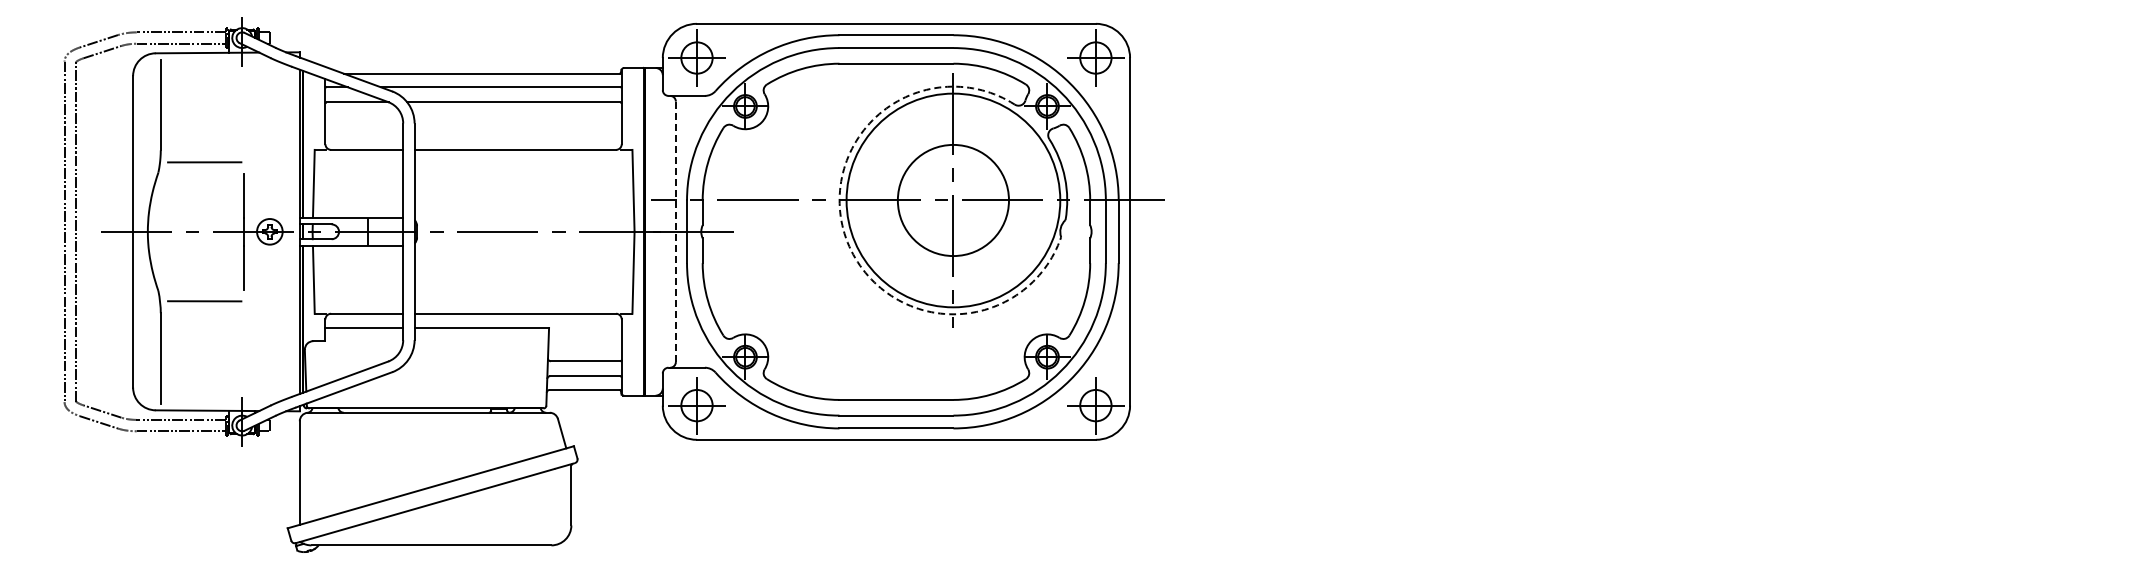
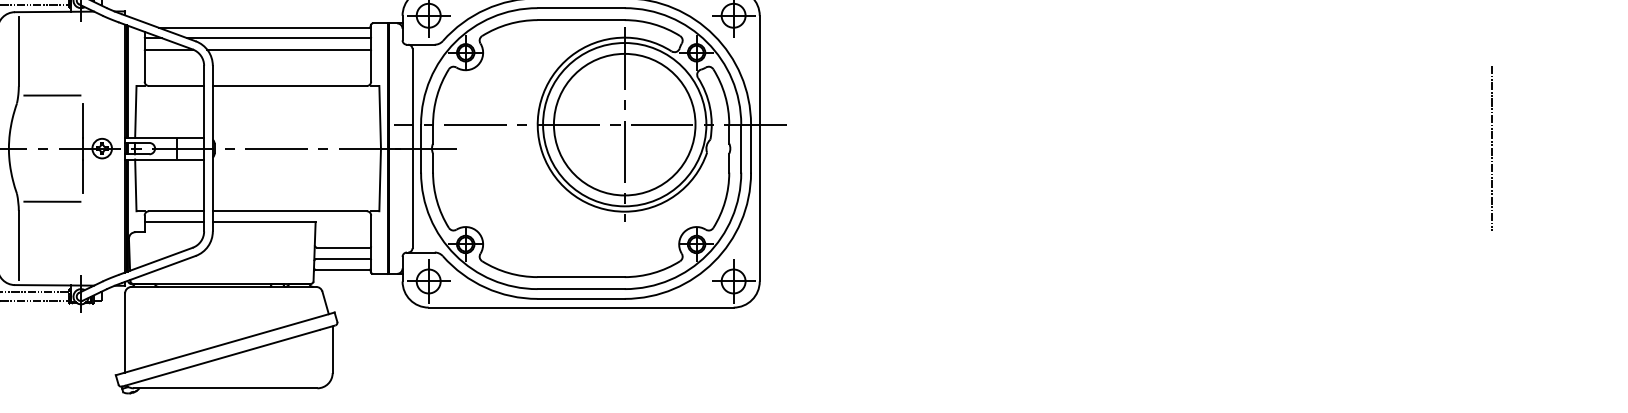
circle: (953, 200) -> (624, 124), size x1.67
line: (675, 231) -> (412, 148), dashed -> solid
line: (2088, 231) -> (1492, 148), added
arc: (846, 238) -> (542, 153), dashed -> solid

